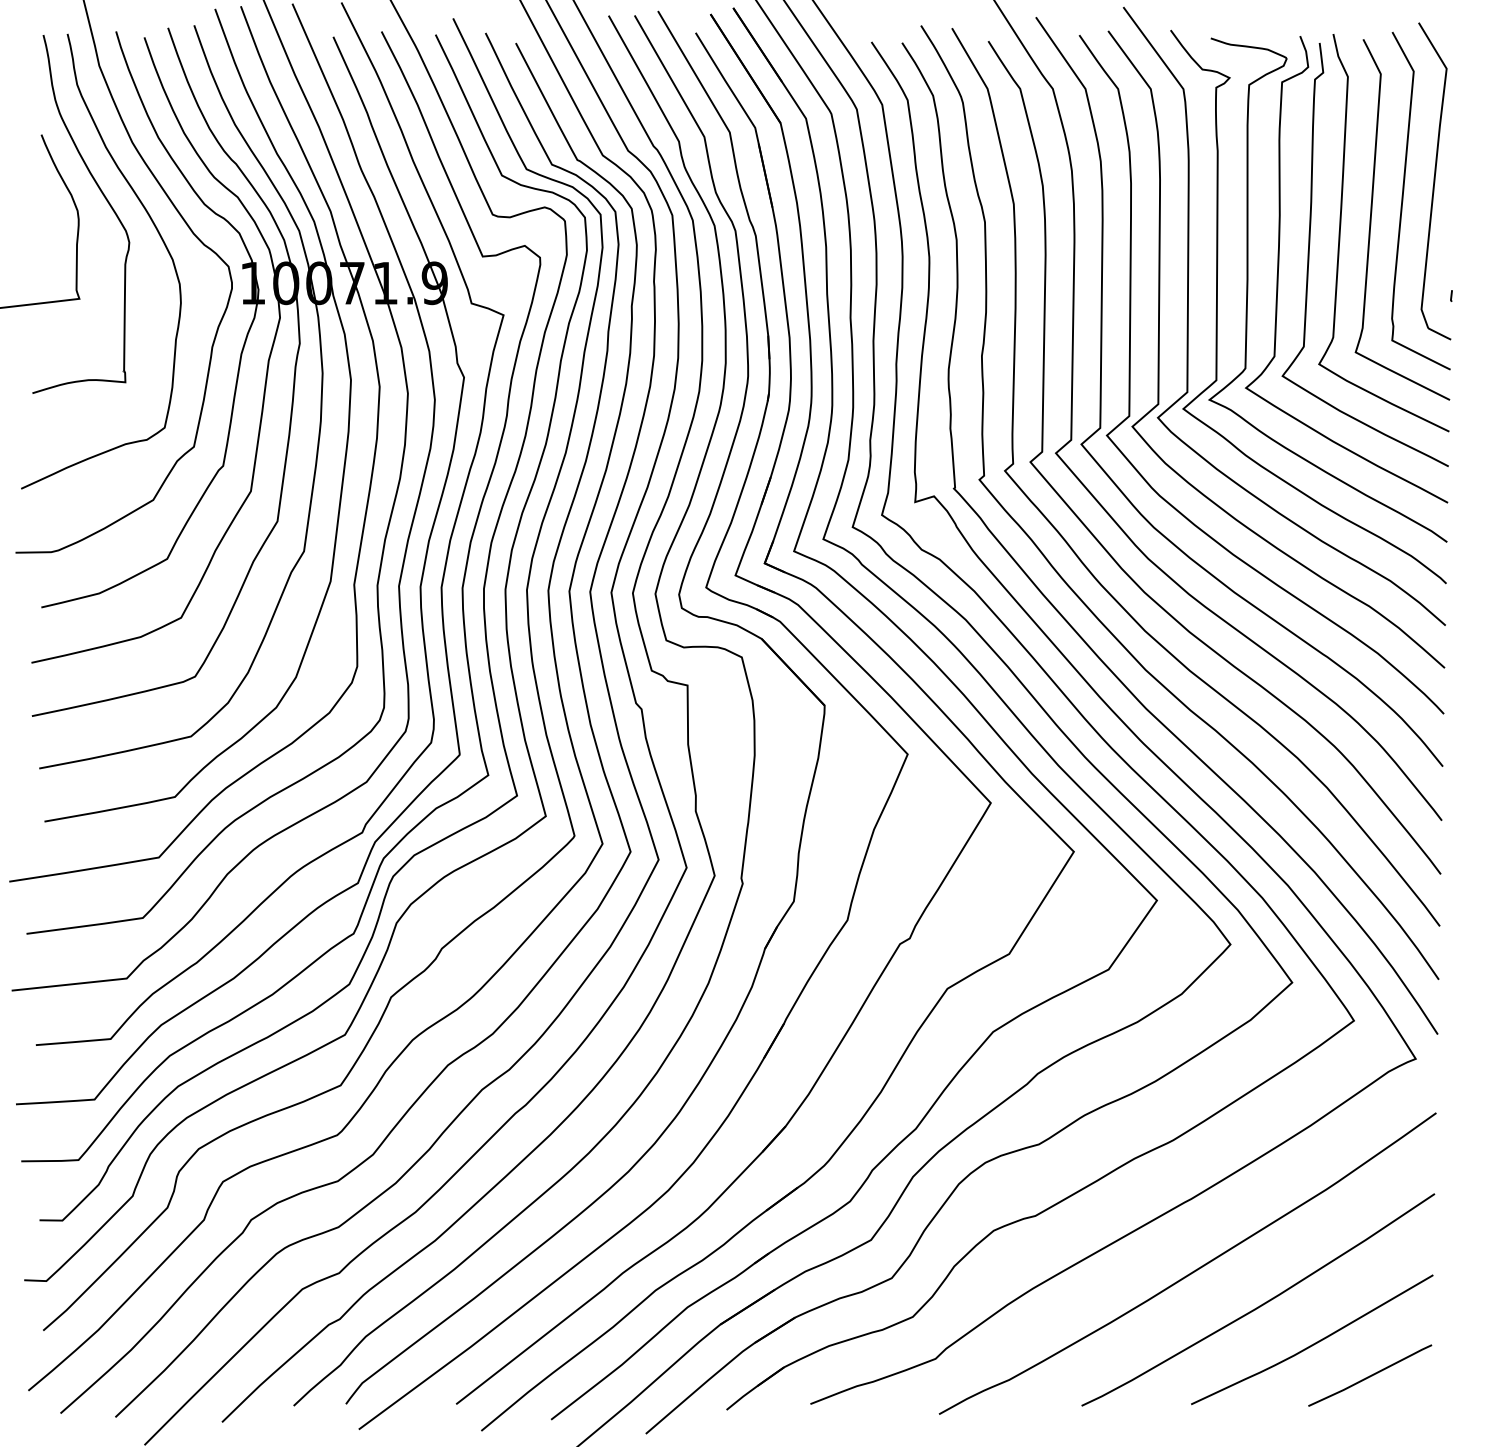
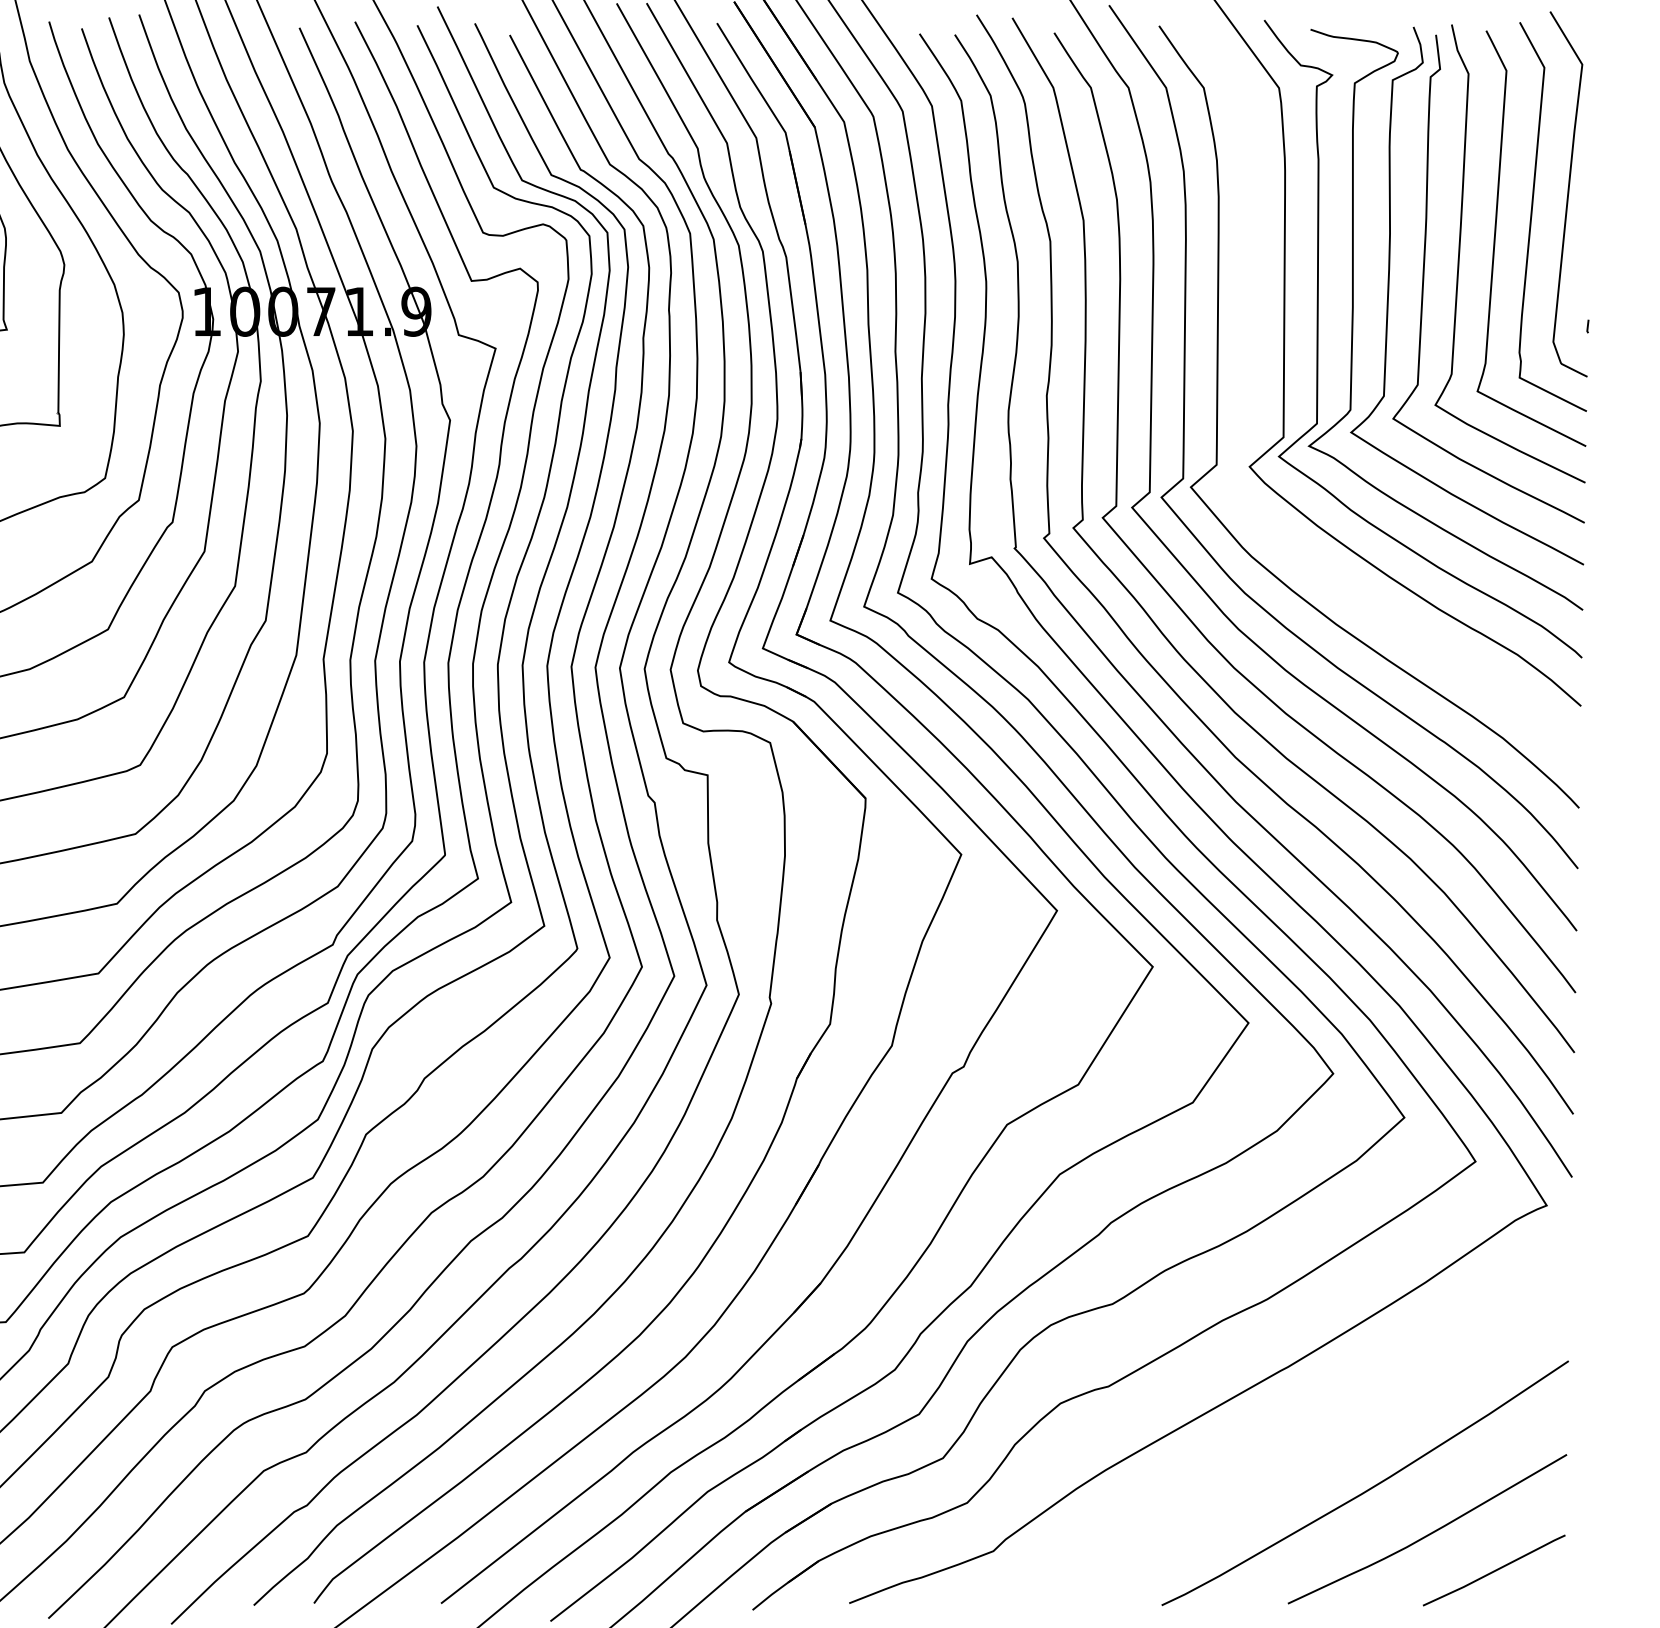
curve: (1159, 349) -> (1251, 388), removed
curve: (1192, 1271) -> (1289, 1450), removed

